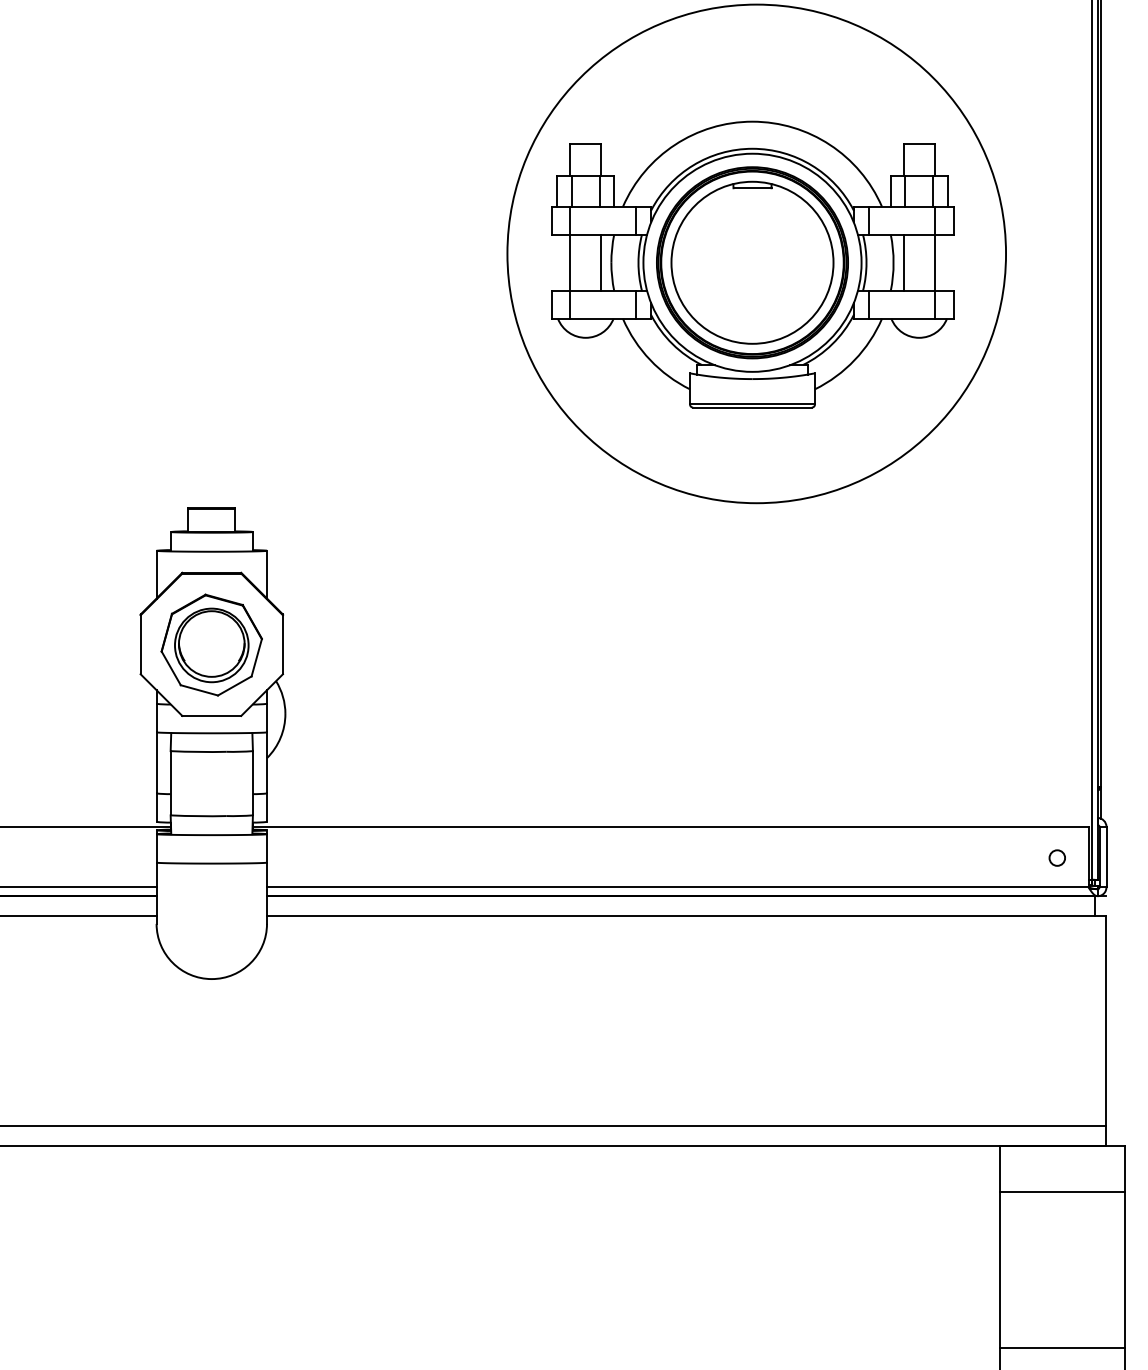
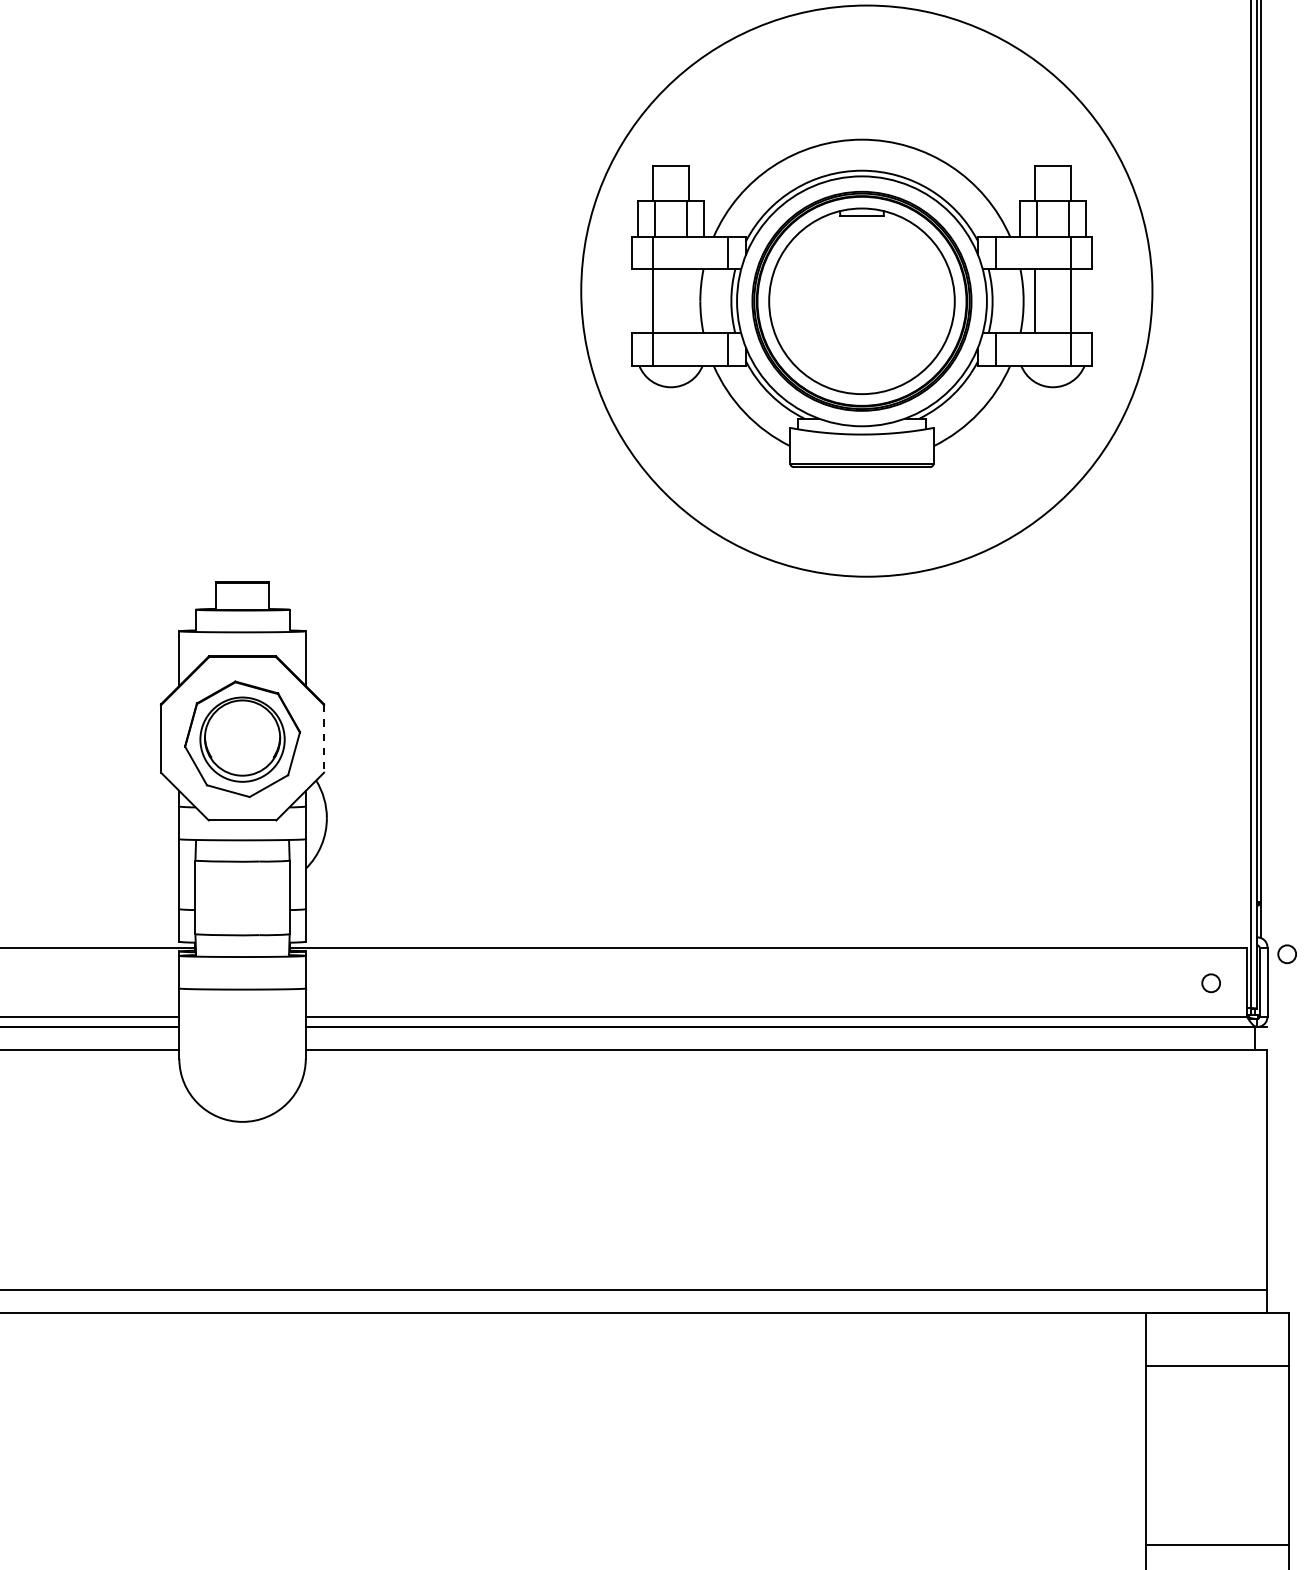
line: (601, 262) -> (688, 301), removed
line: (283, 644) -> (324, 738), solid -> dashed
circle: (1123, 832) -> (1286, 954), added

